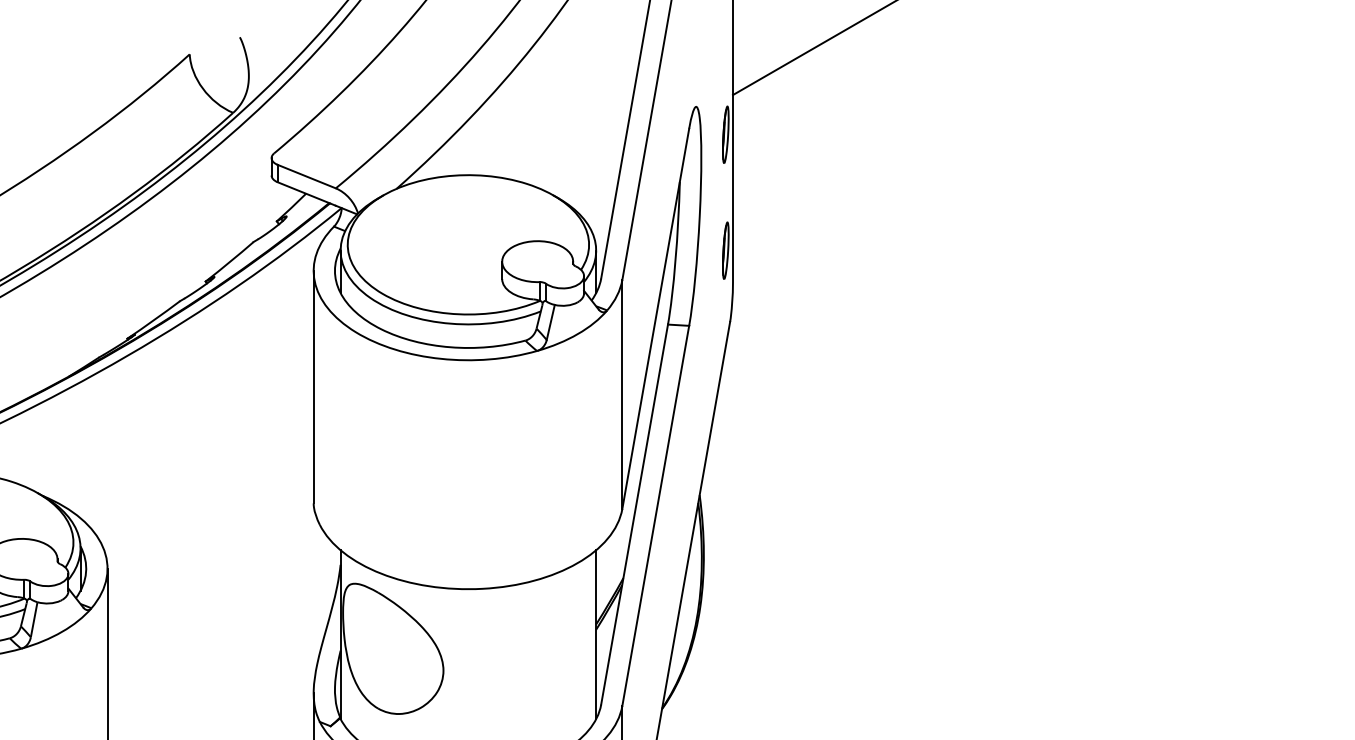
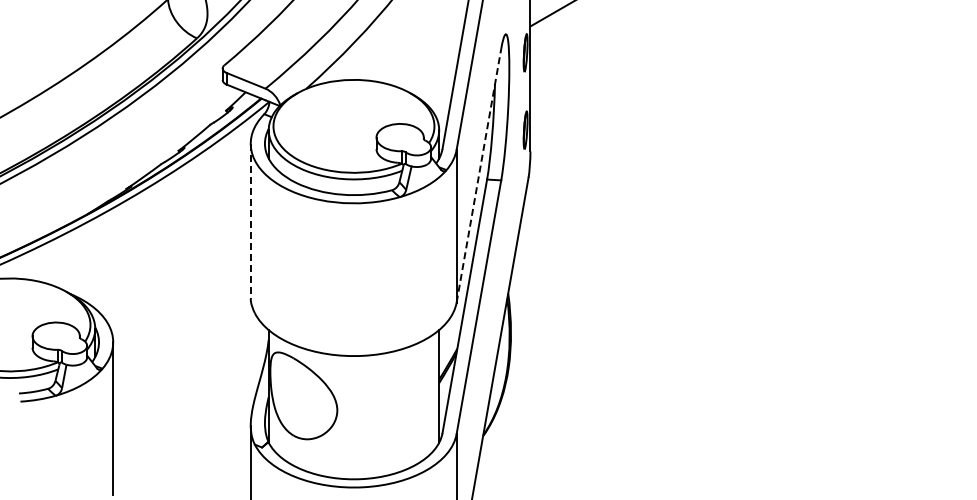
line: (655, 318) -> (478, 175), solid -> dashed
line: (313, 387) -> (250, 221), solid -> dashed

